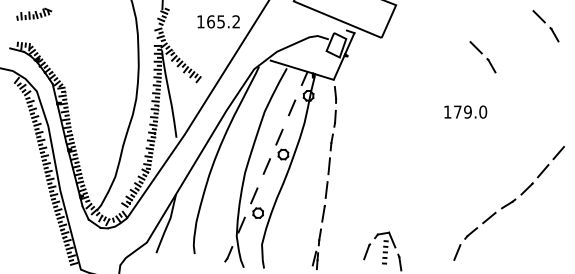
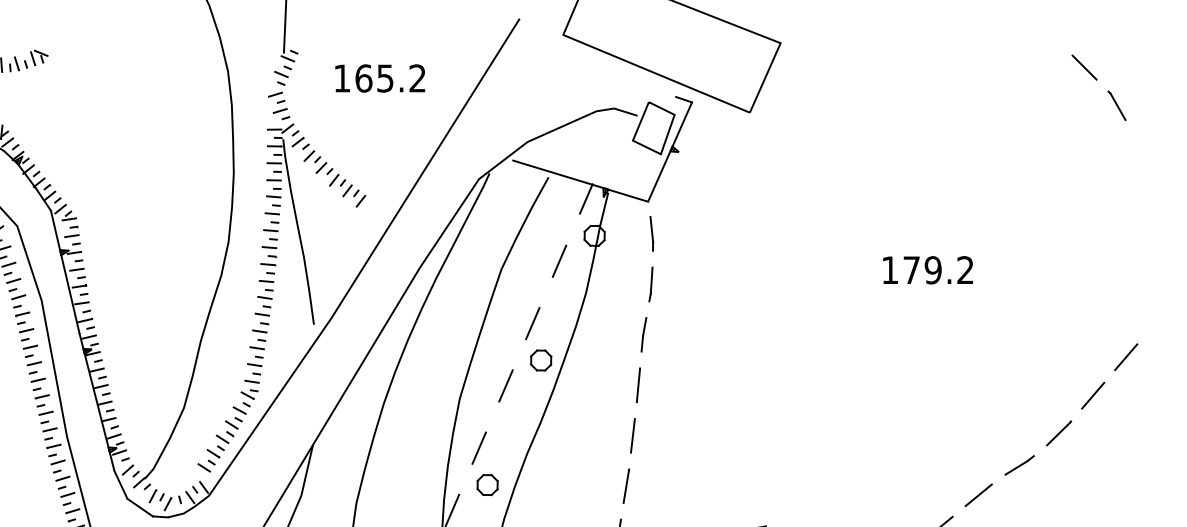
text: (218, 21) -> (379, 77), moved
part: (482, 57) -> (964, 154), removed
text: (483, 111) -> (966, 268), 179.0 -> 179.2

